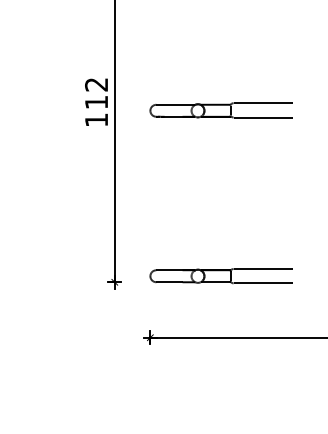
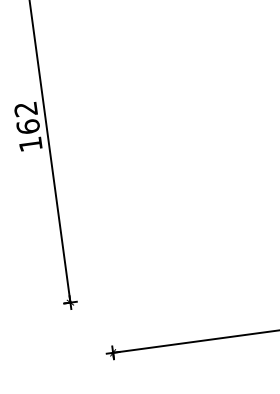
text: (96, 102) -> (28, 126), 112 -> 162
part: (220, 110) -> (152, 118), removed
part: (220, 276) -> (174, 282), removed

